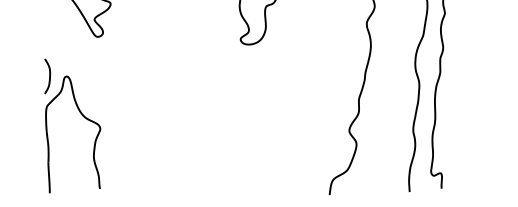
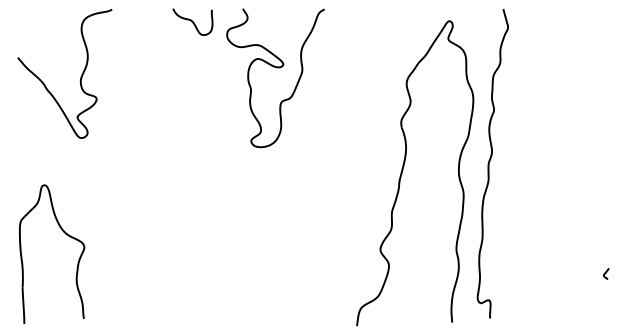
curve: (49, 75) -> (23, 184), removed

